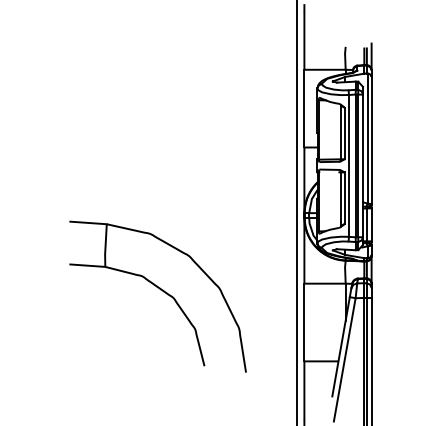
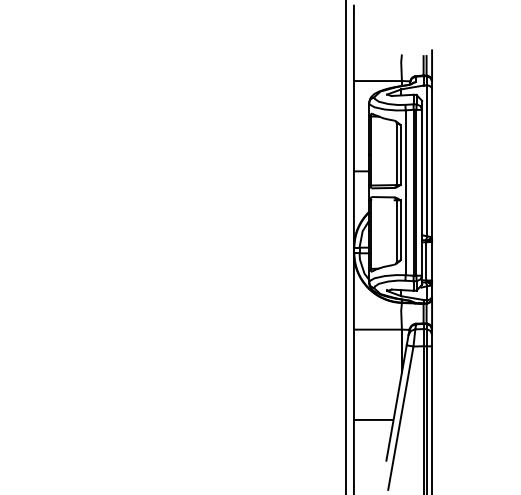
part: (160, 290) -> (186, 337), removed

